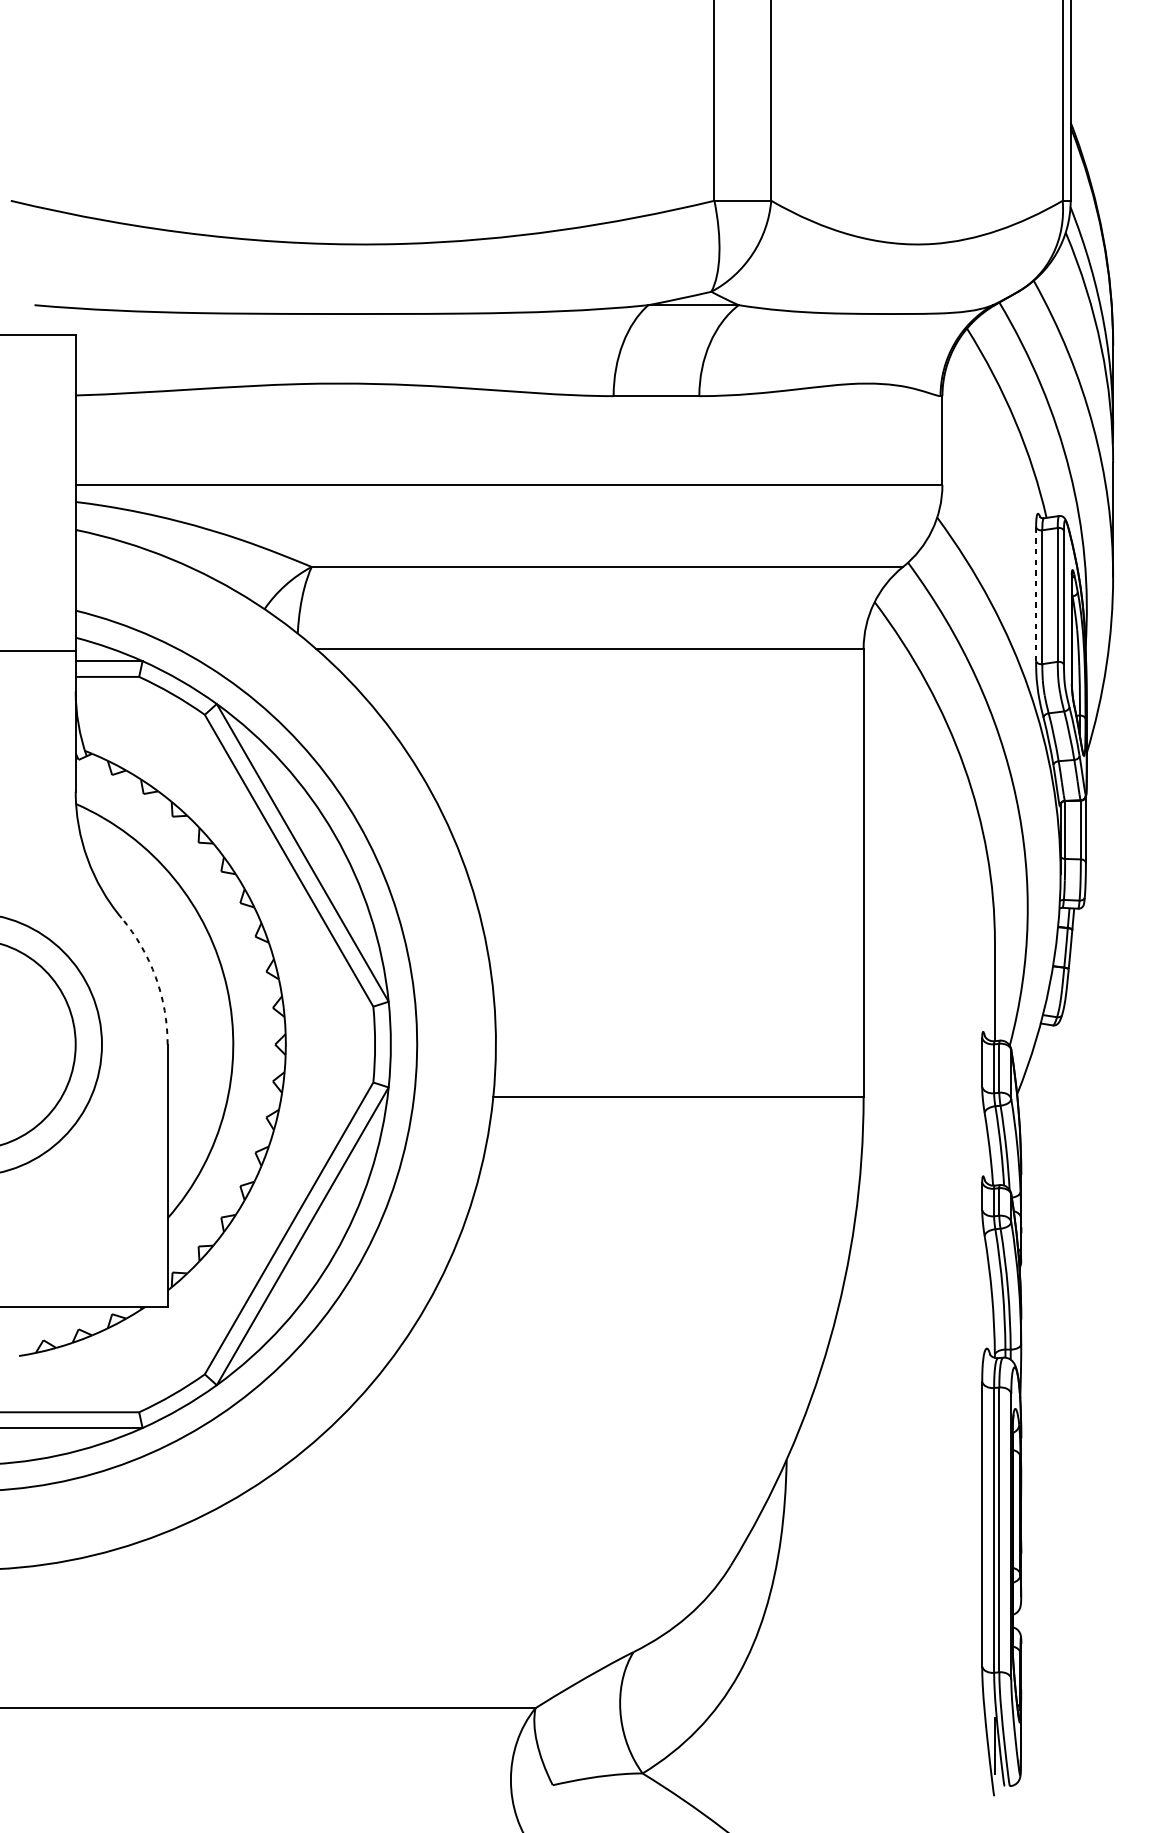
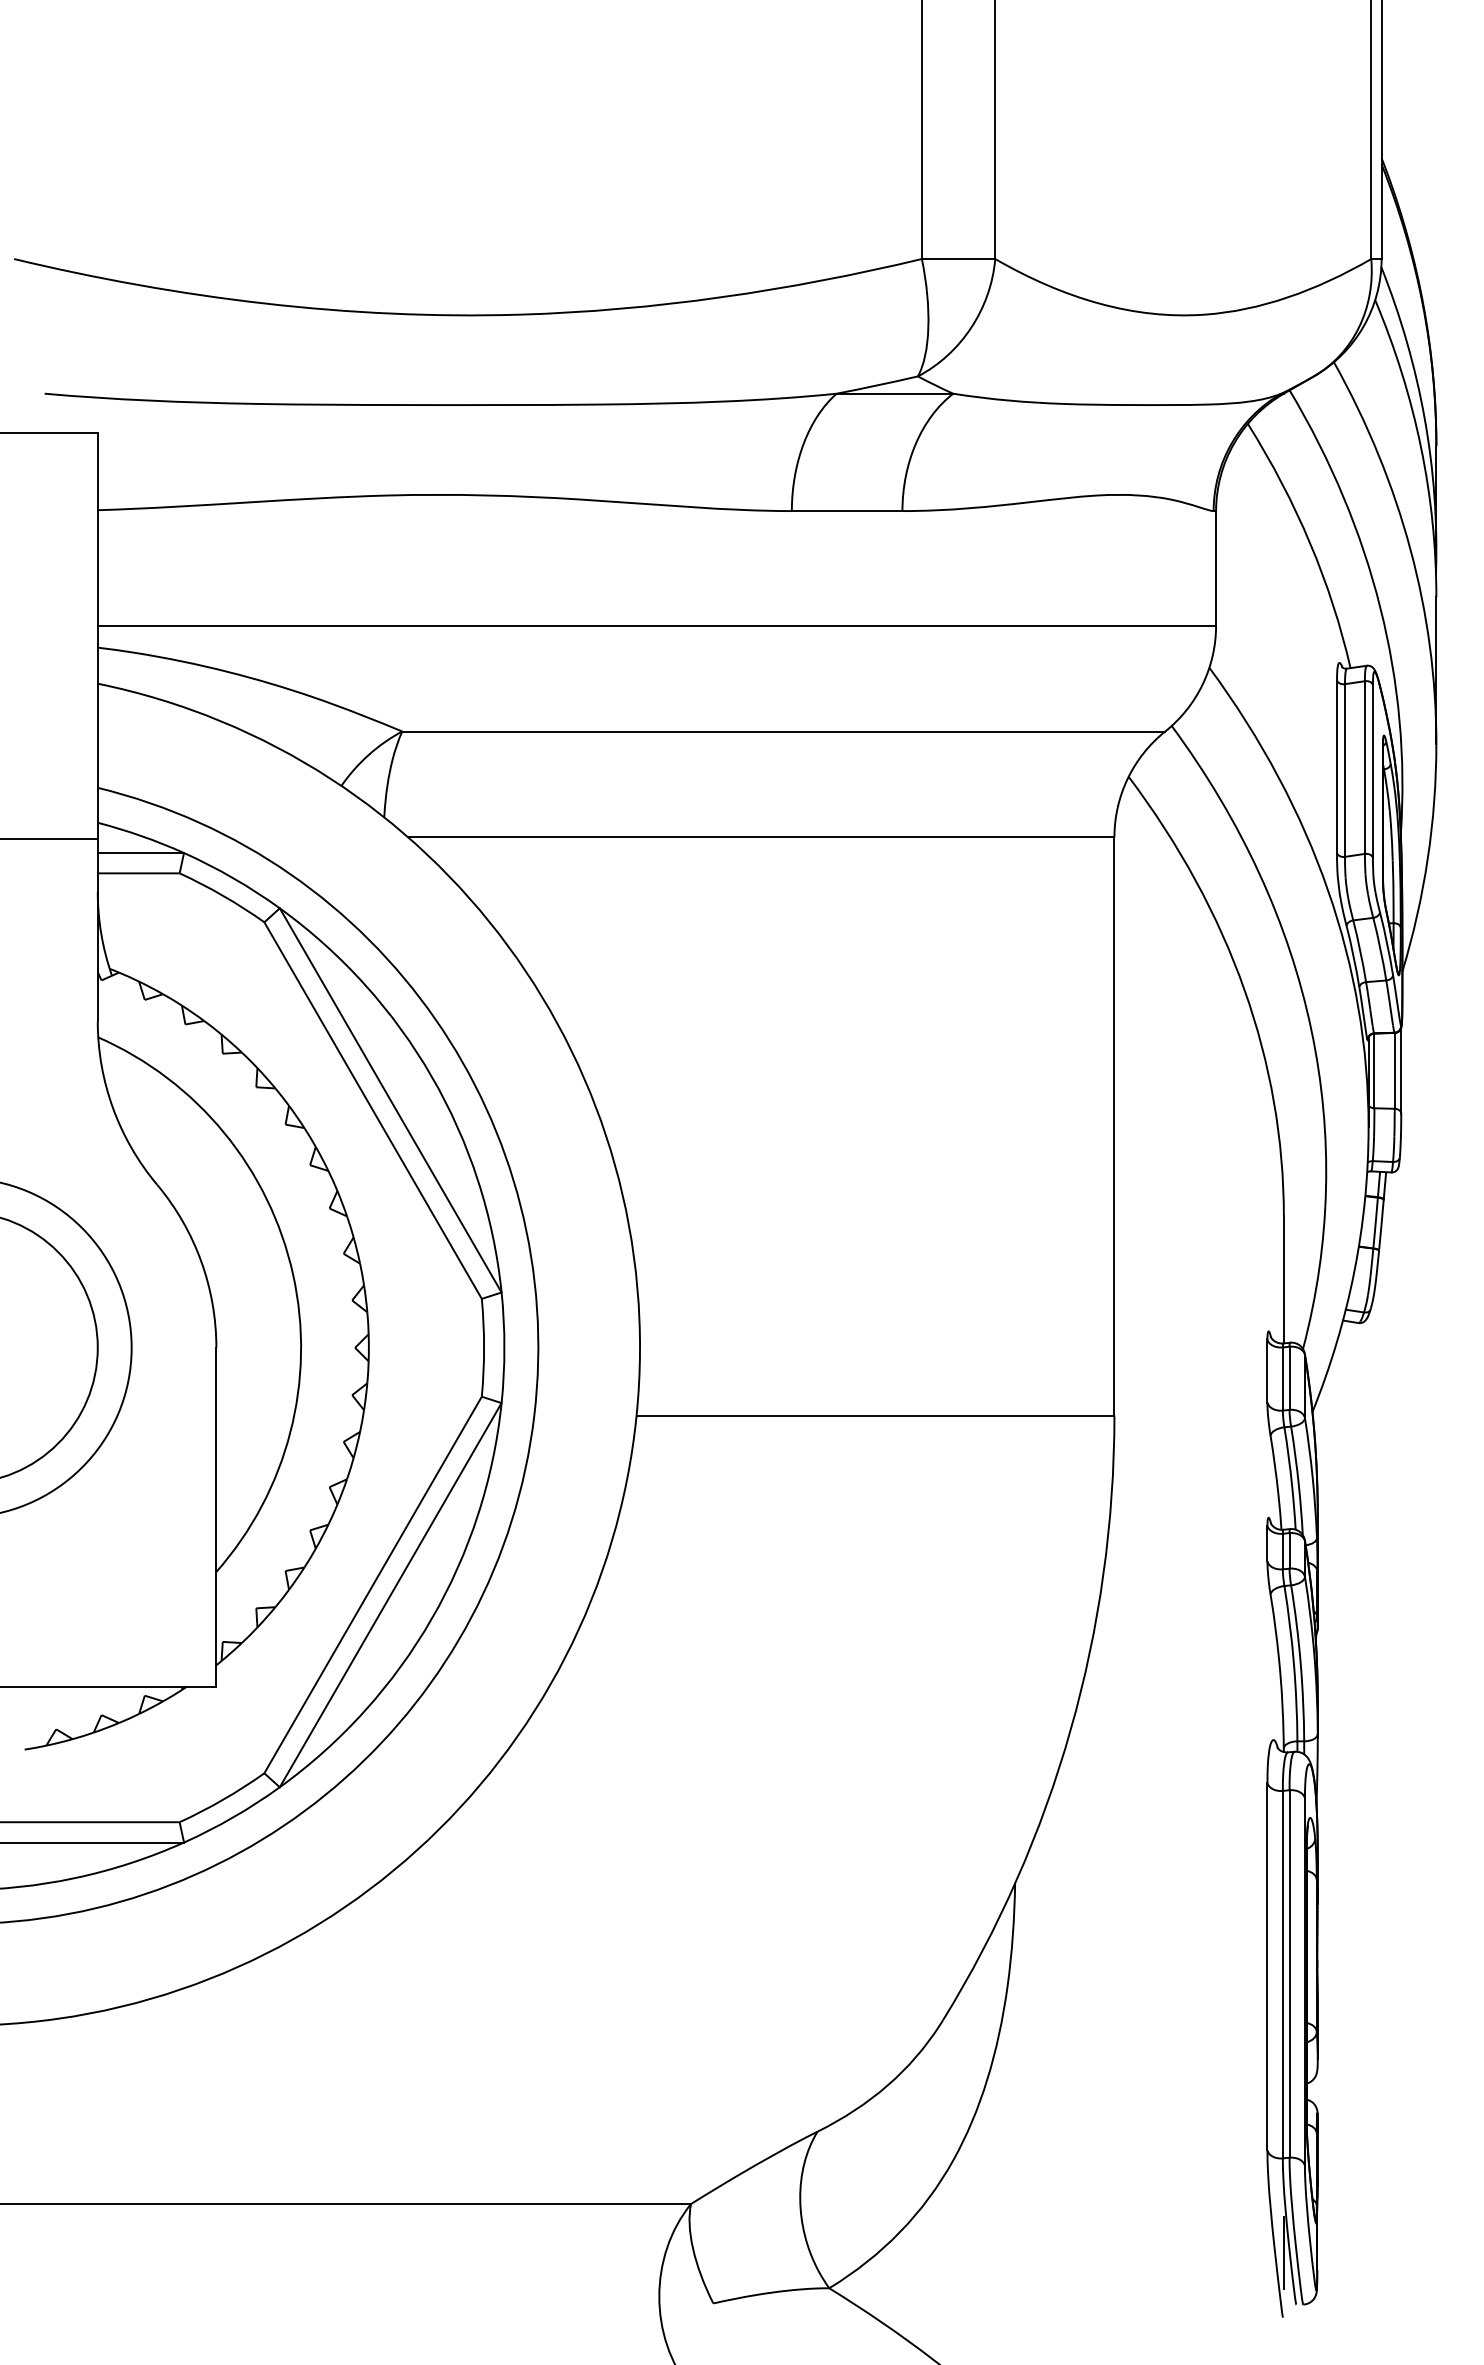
line: (1036, 594) -> (1337, 767), dashed -> solid
arc: (156, 976) -> (201, 1260), dashed -> solid

